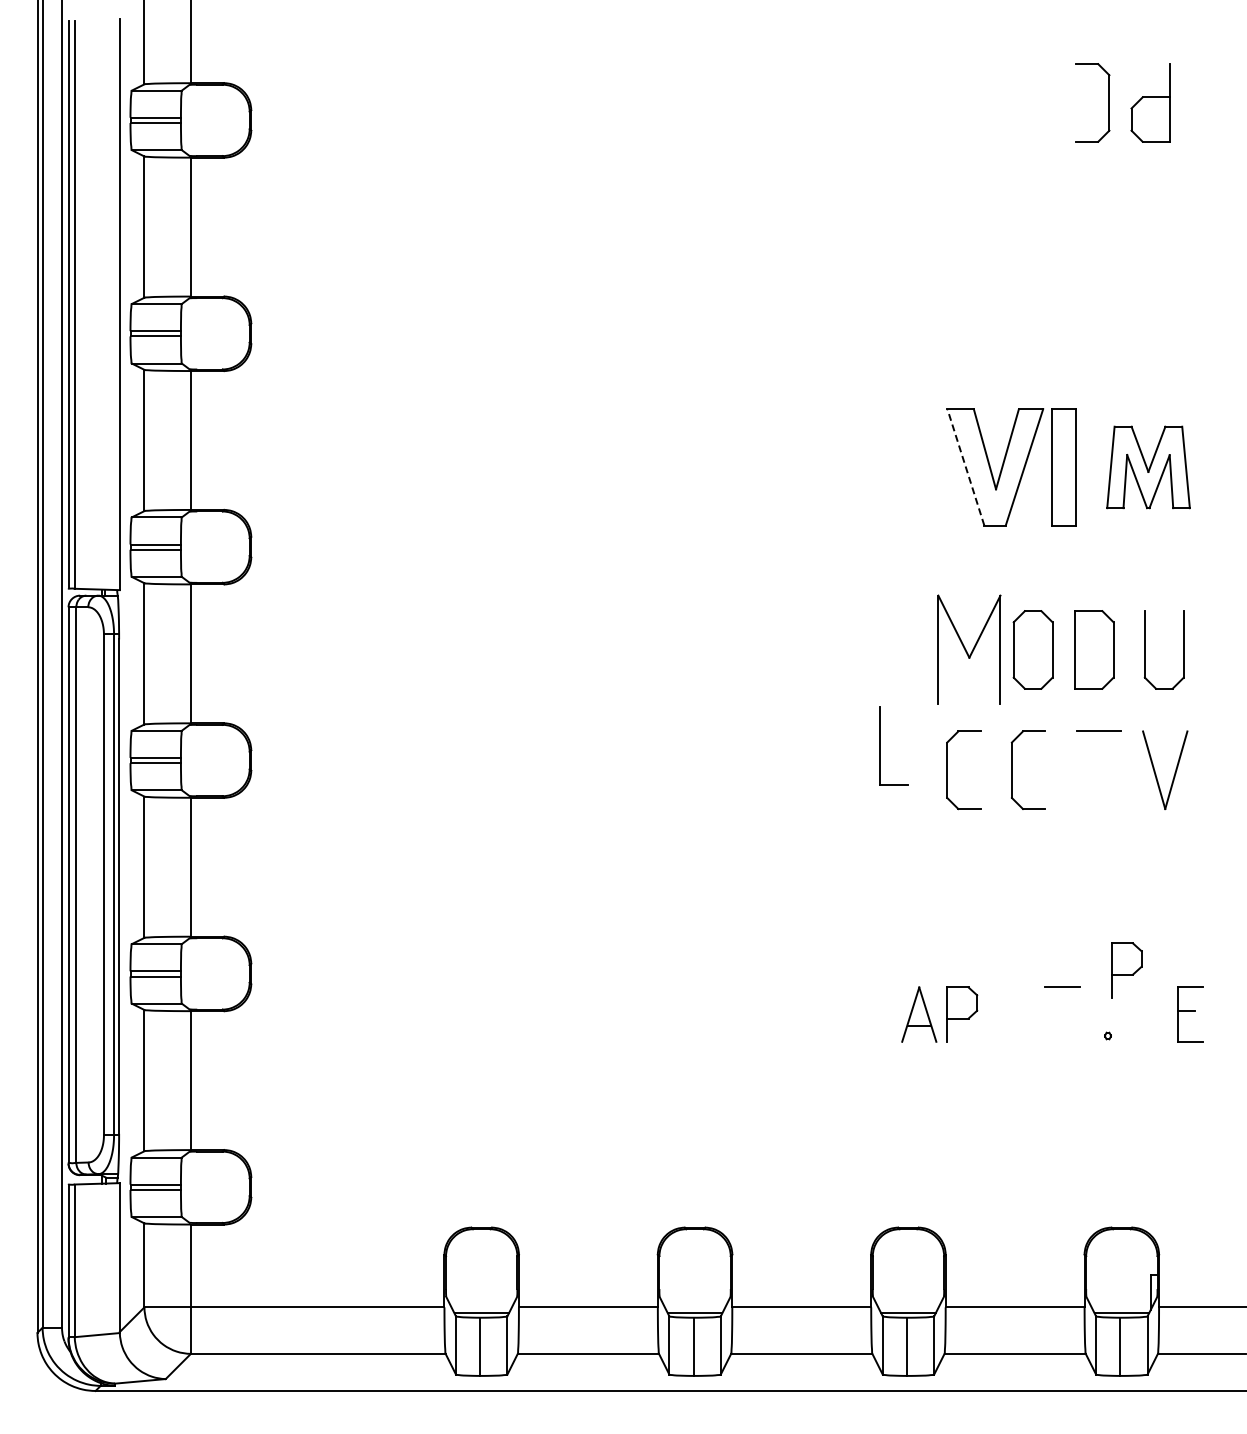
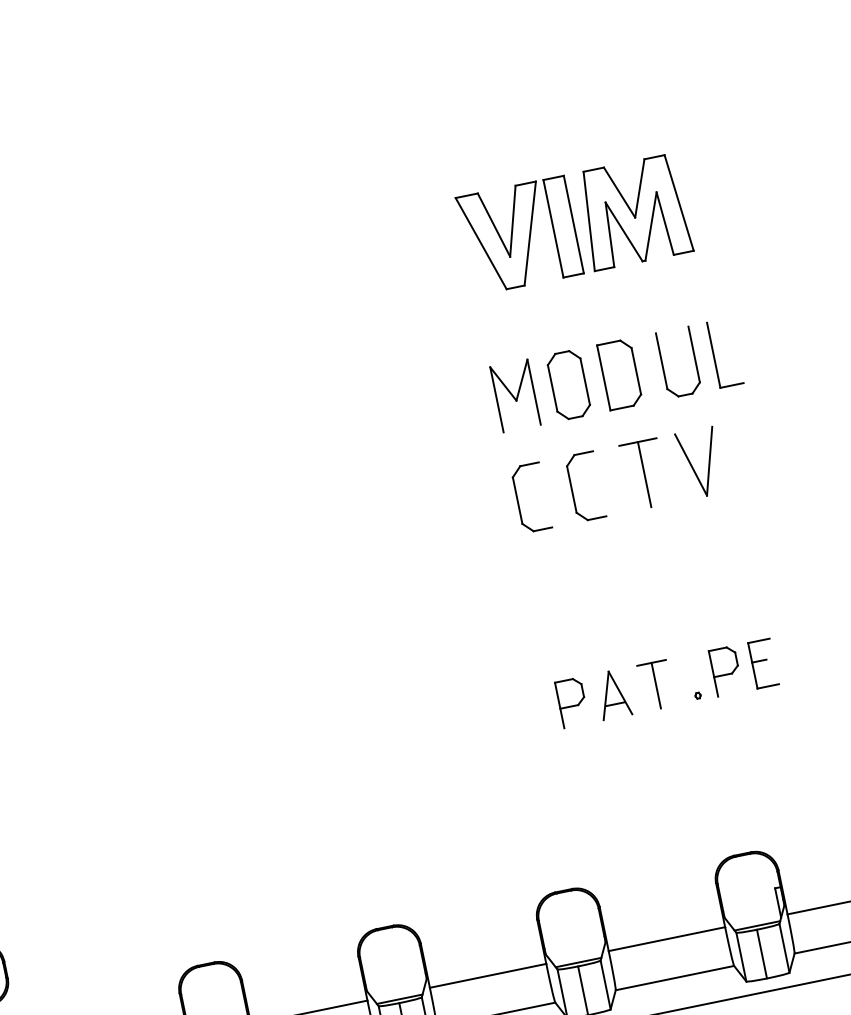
line: (965, 466) -> (480, 242), dashed -> solid
part: (1148, 467) -> (634, 212), size x1.43
part: (969, 649) -> (515, 395), size x0.71
part: (880, 745) -> (714, 354), moved
line: (1098, 770) -> (644, 474), added
part: (1126, 970) -> (725, 671), moved
part: (919, 1014) -> (613, 694), moved
line: (1062, 1014) -> (656, 685), added

